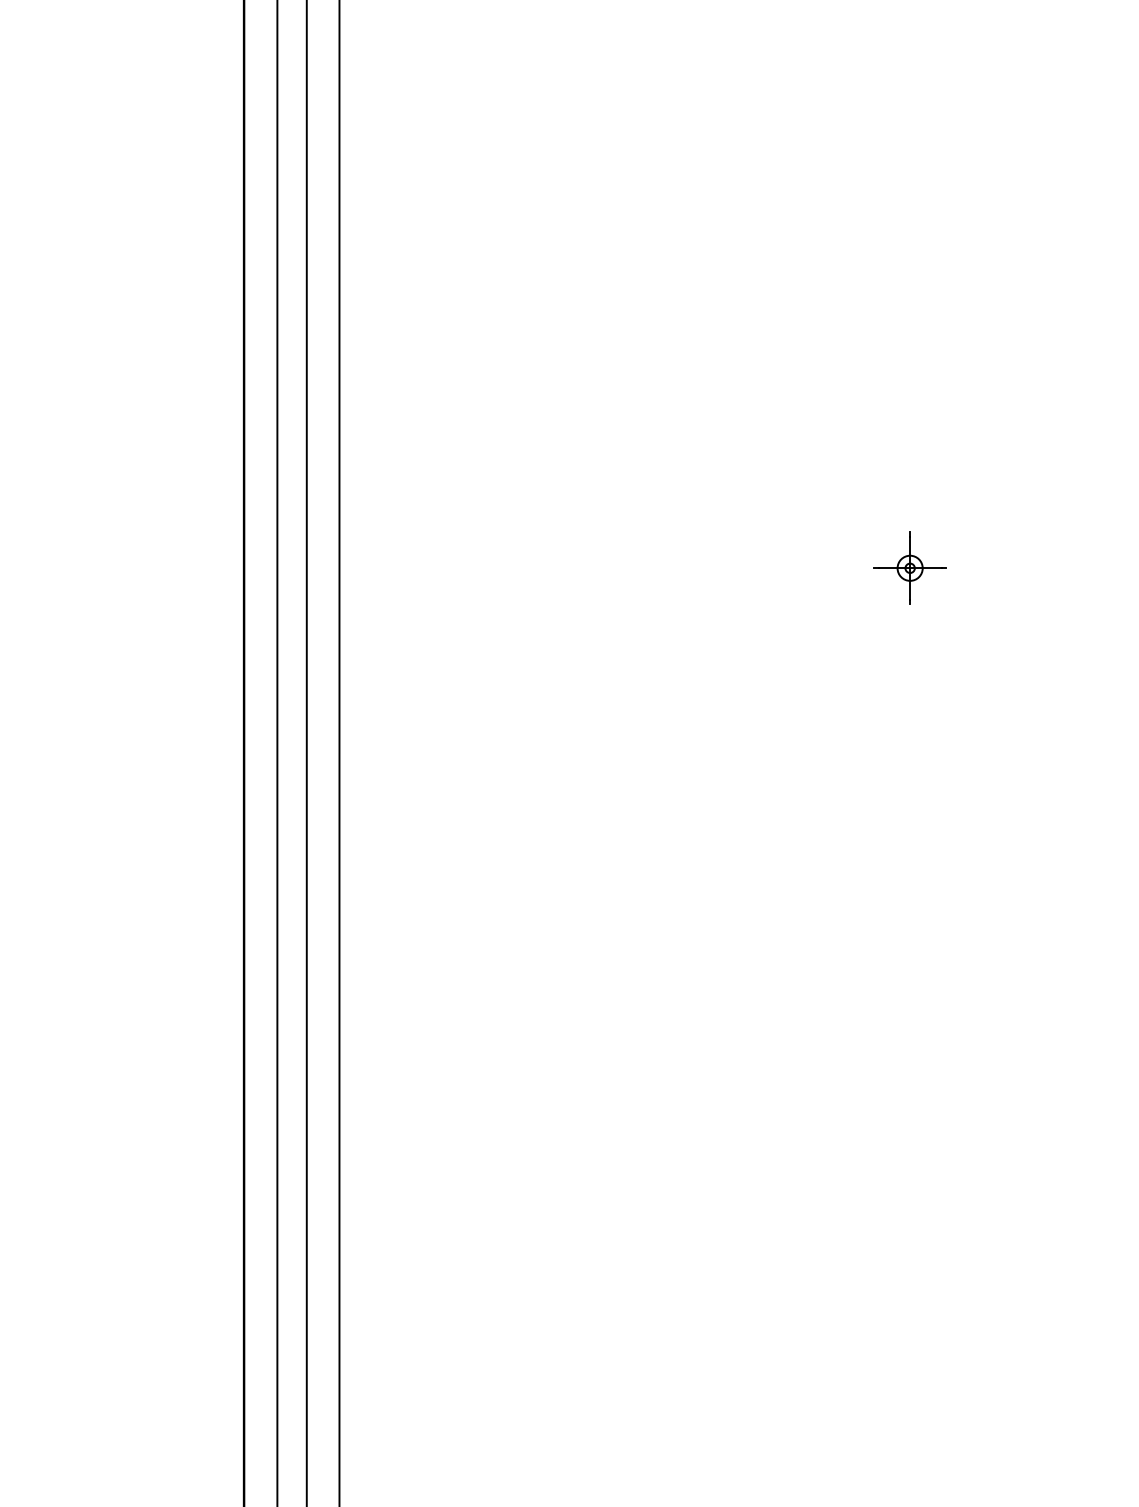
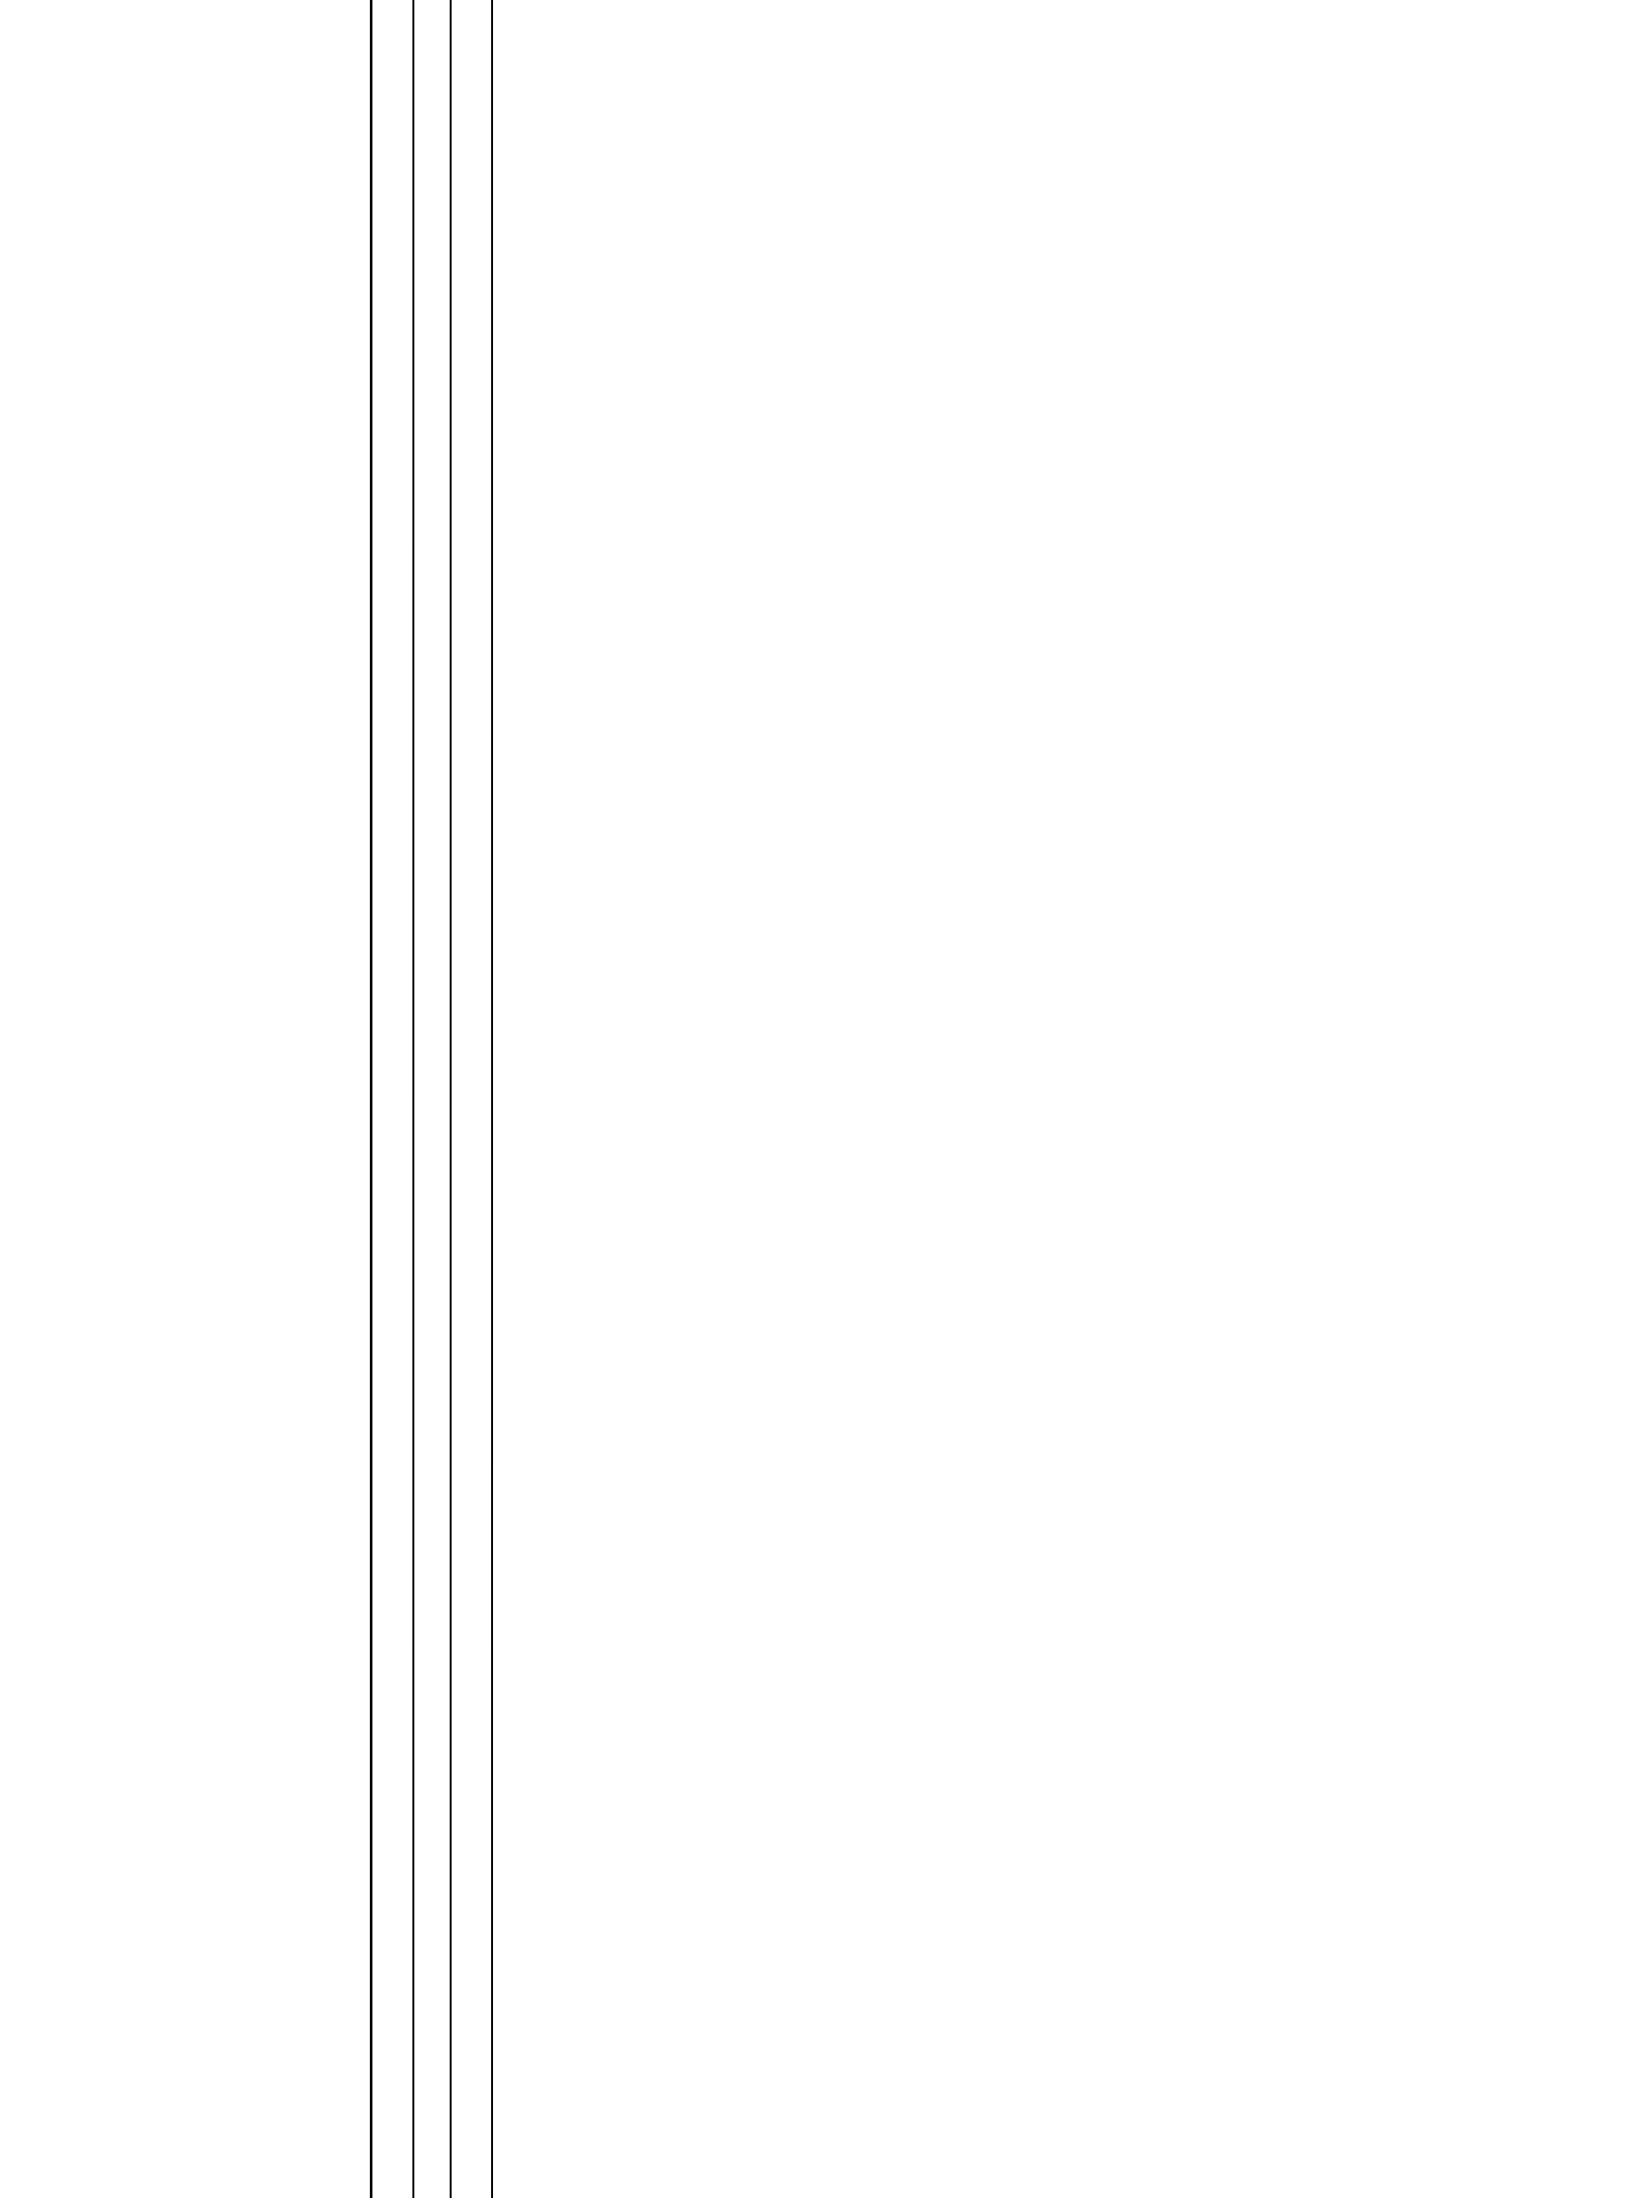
part: (910, 567) -> (1215, 618), removed

